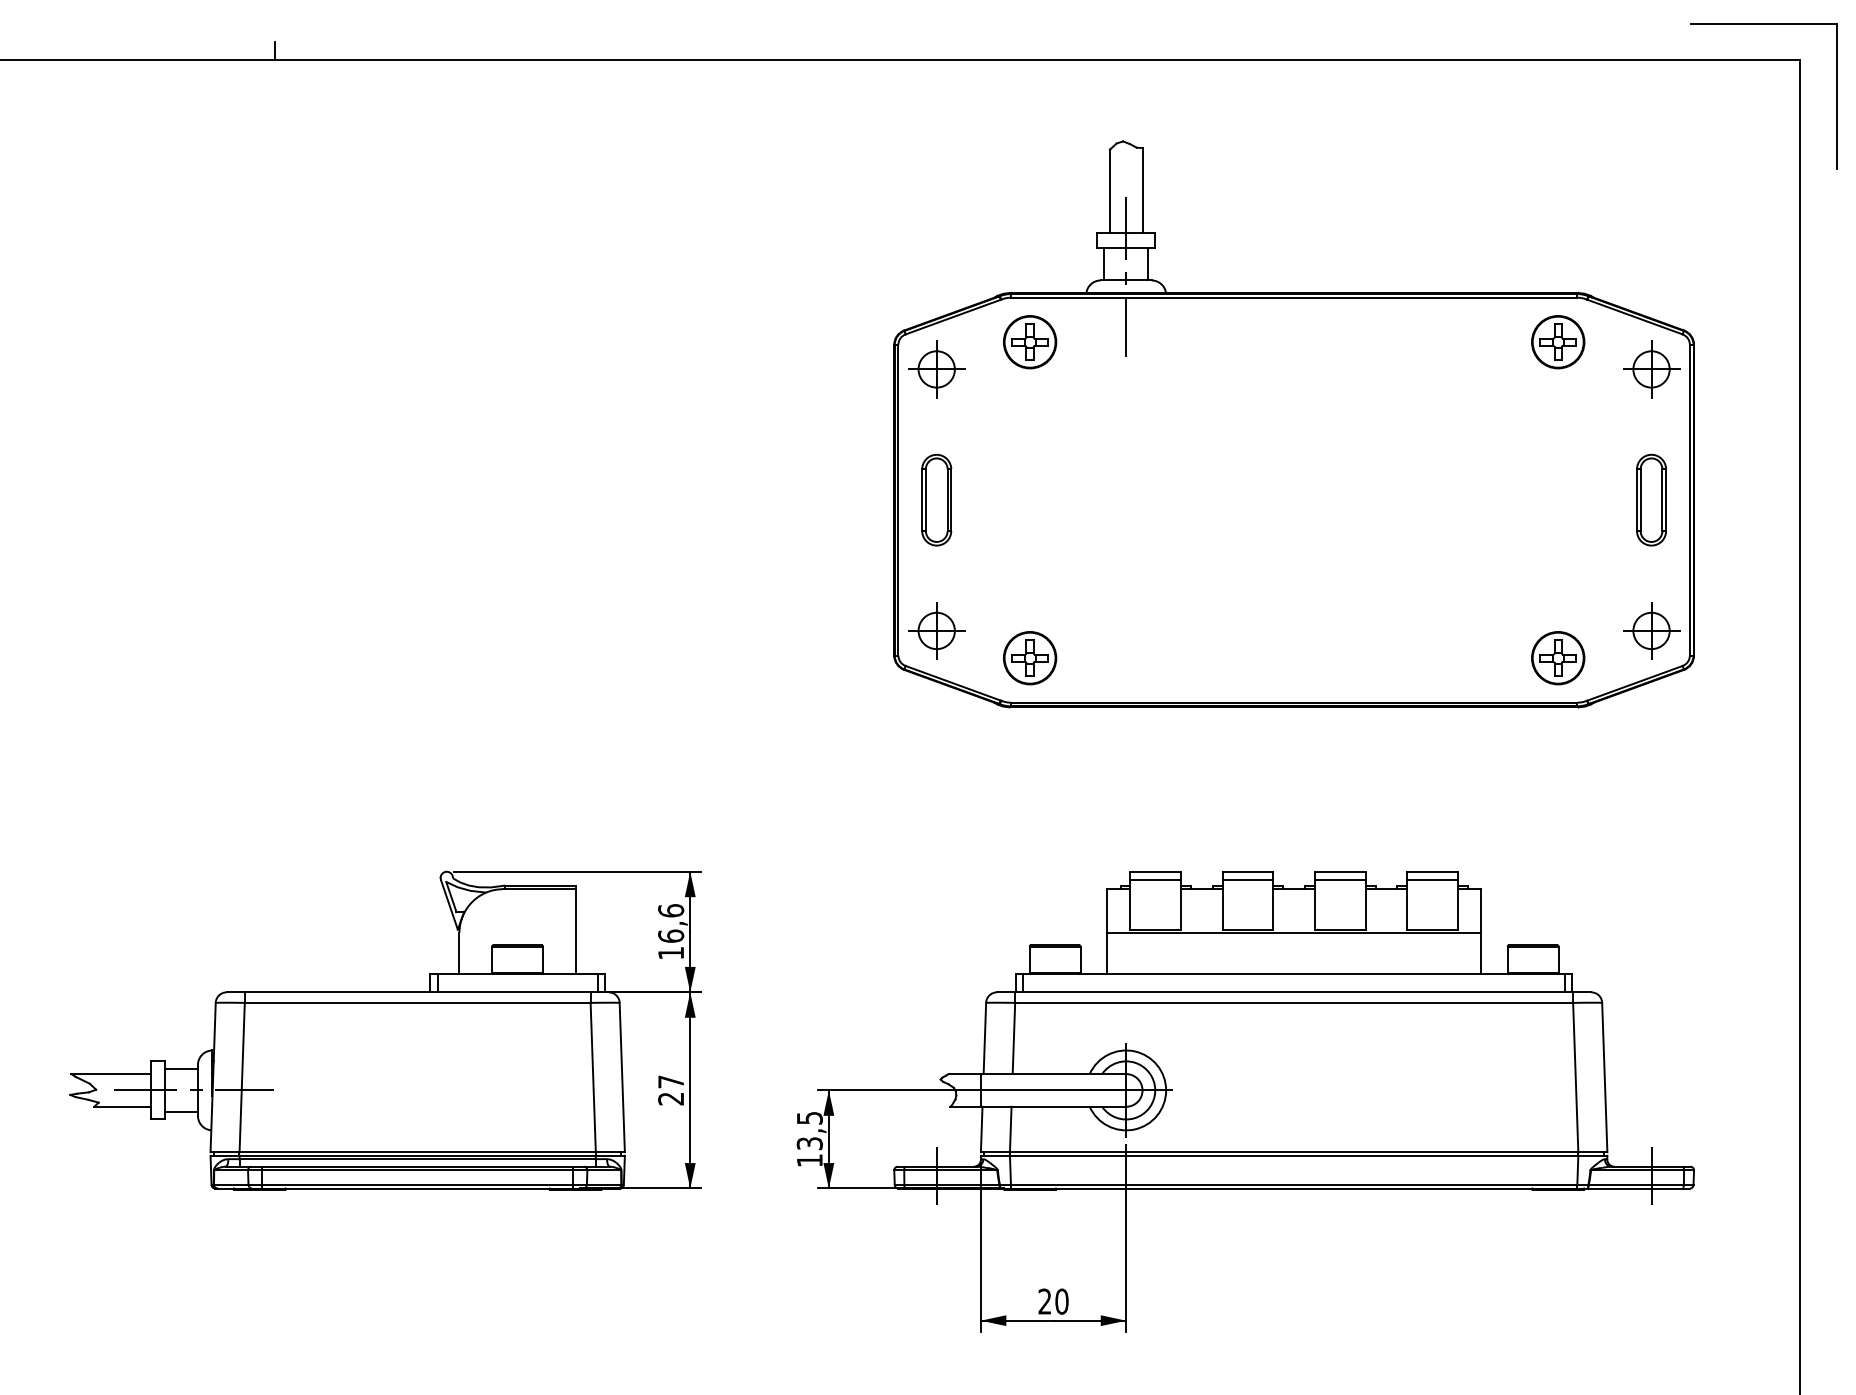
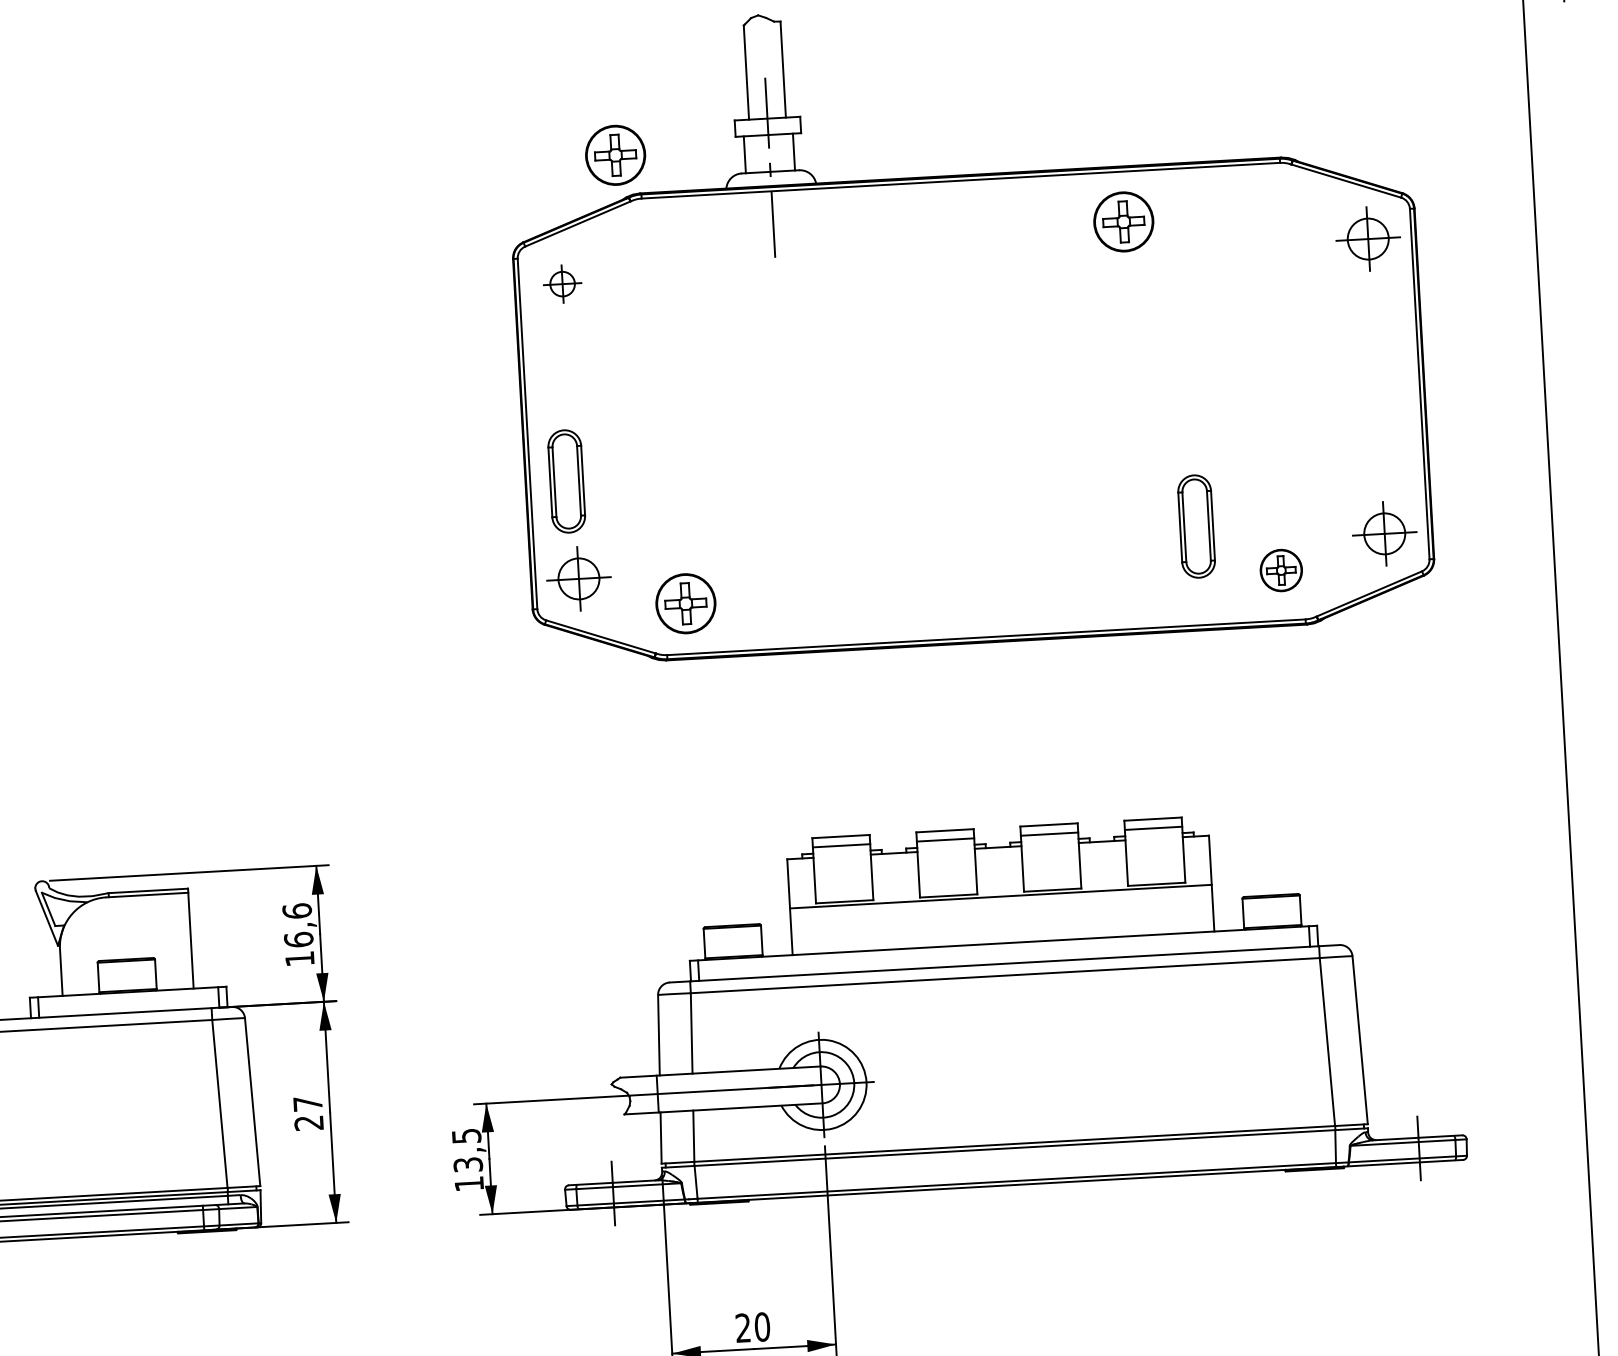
part: (1030, 342) -> (616, 155), moved
part: (1558, 342) -> (1124, 222), moved
part: (936, 369) -> (562, 284), size x0.6
part: (936, 499) -> (566, 480), moved
part: (1651, 499) -> (1196, 525), moved
part: (1558, 658) -> (1281, 570), size x0.7

